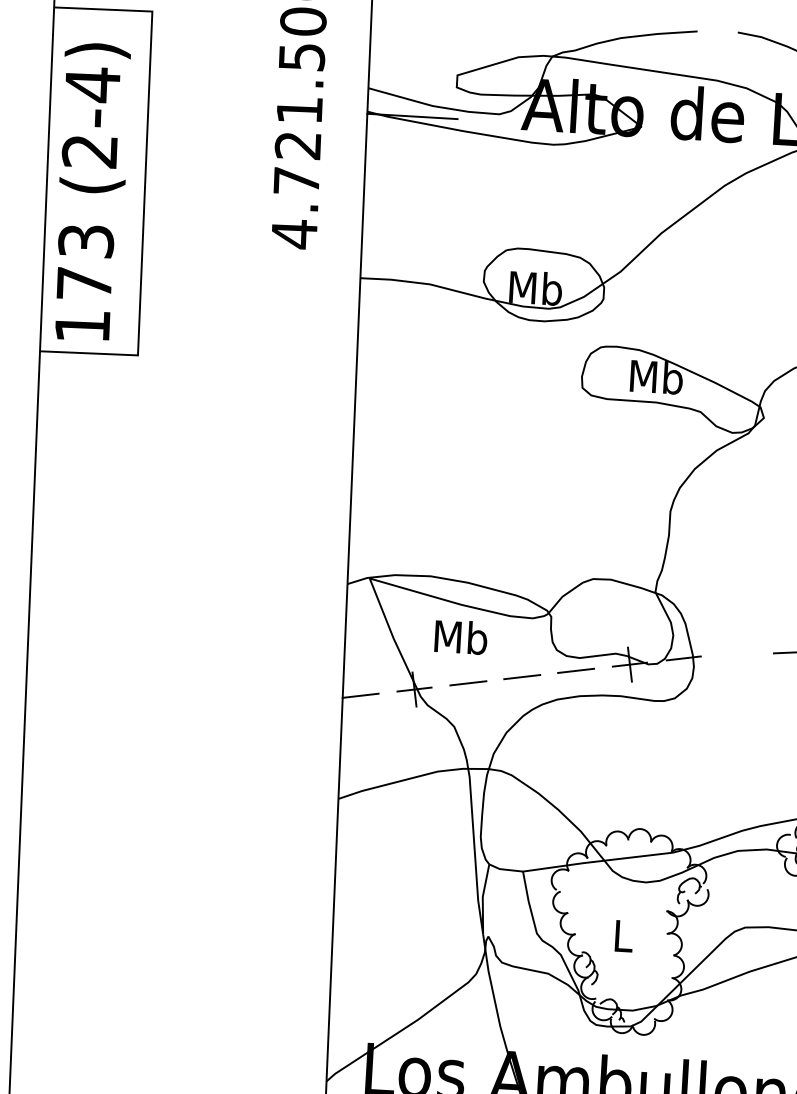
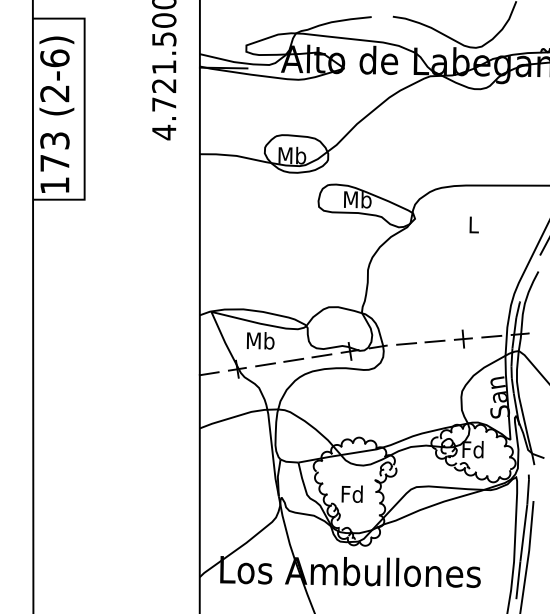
text: (91, 84) -> (54, 58), (2-4) -> (2-6)
line: (737, 654) -> (406, 343), added
text: (621, 934) -> (351, 493), L -> Fd

